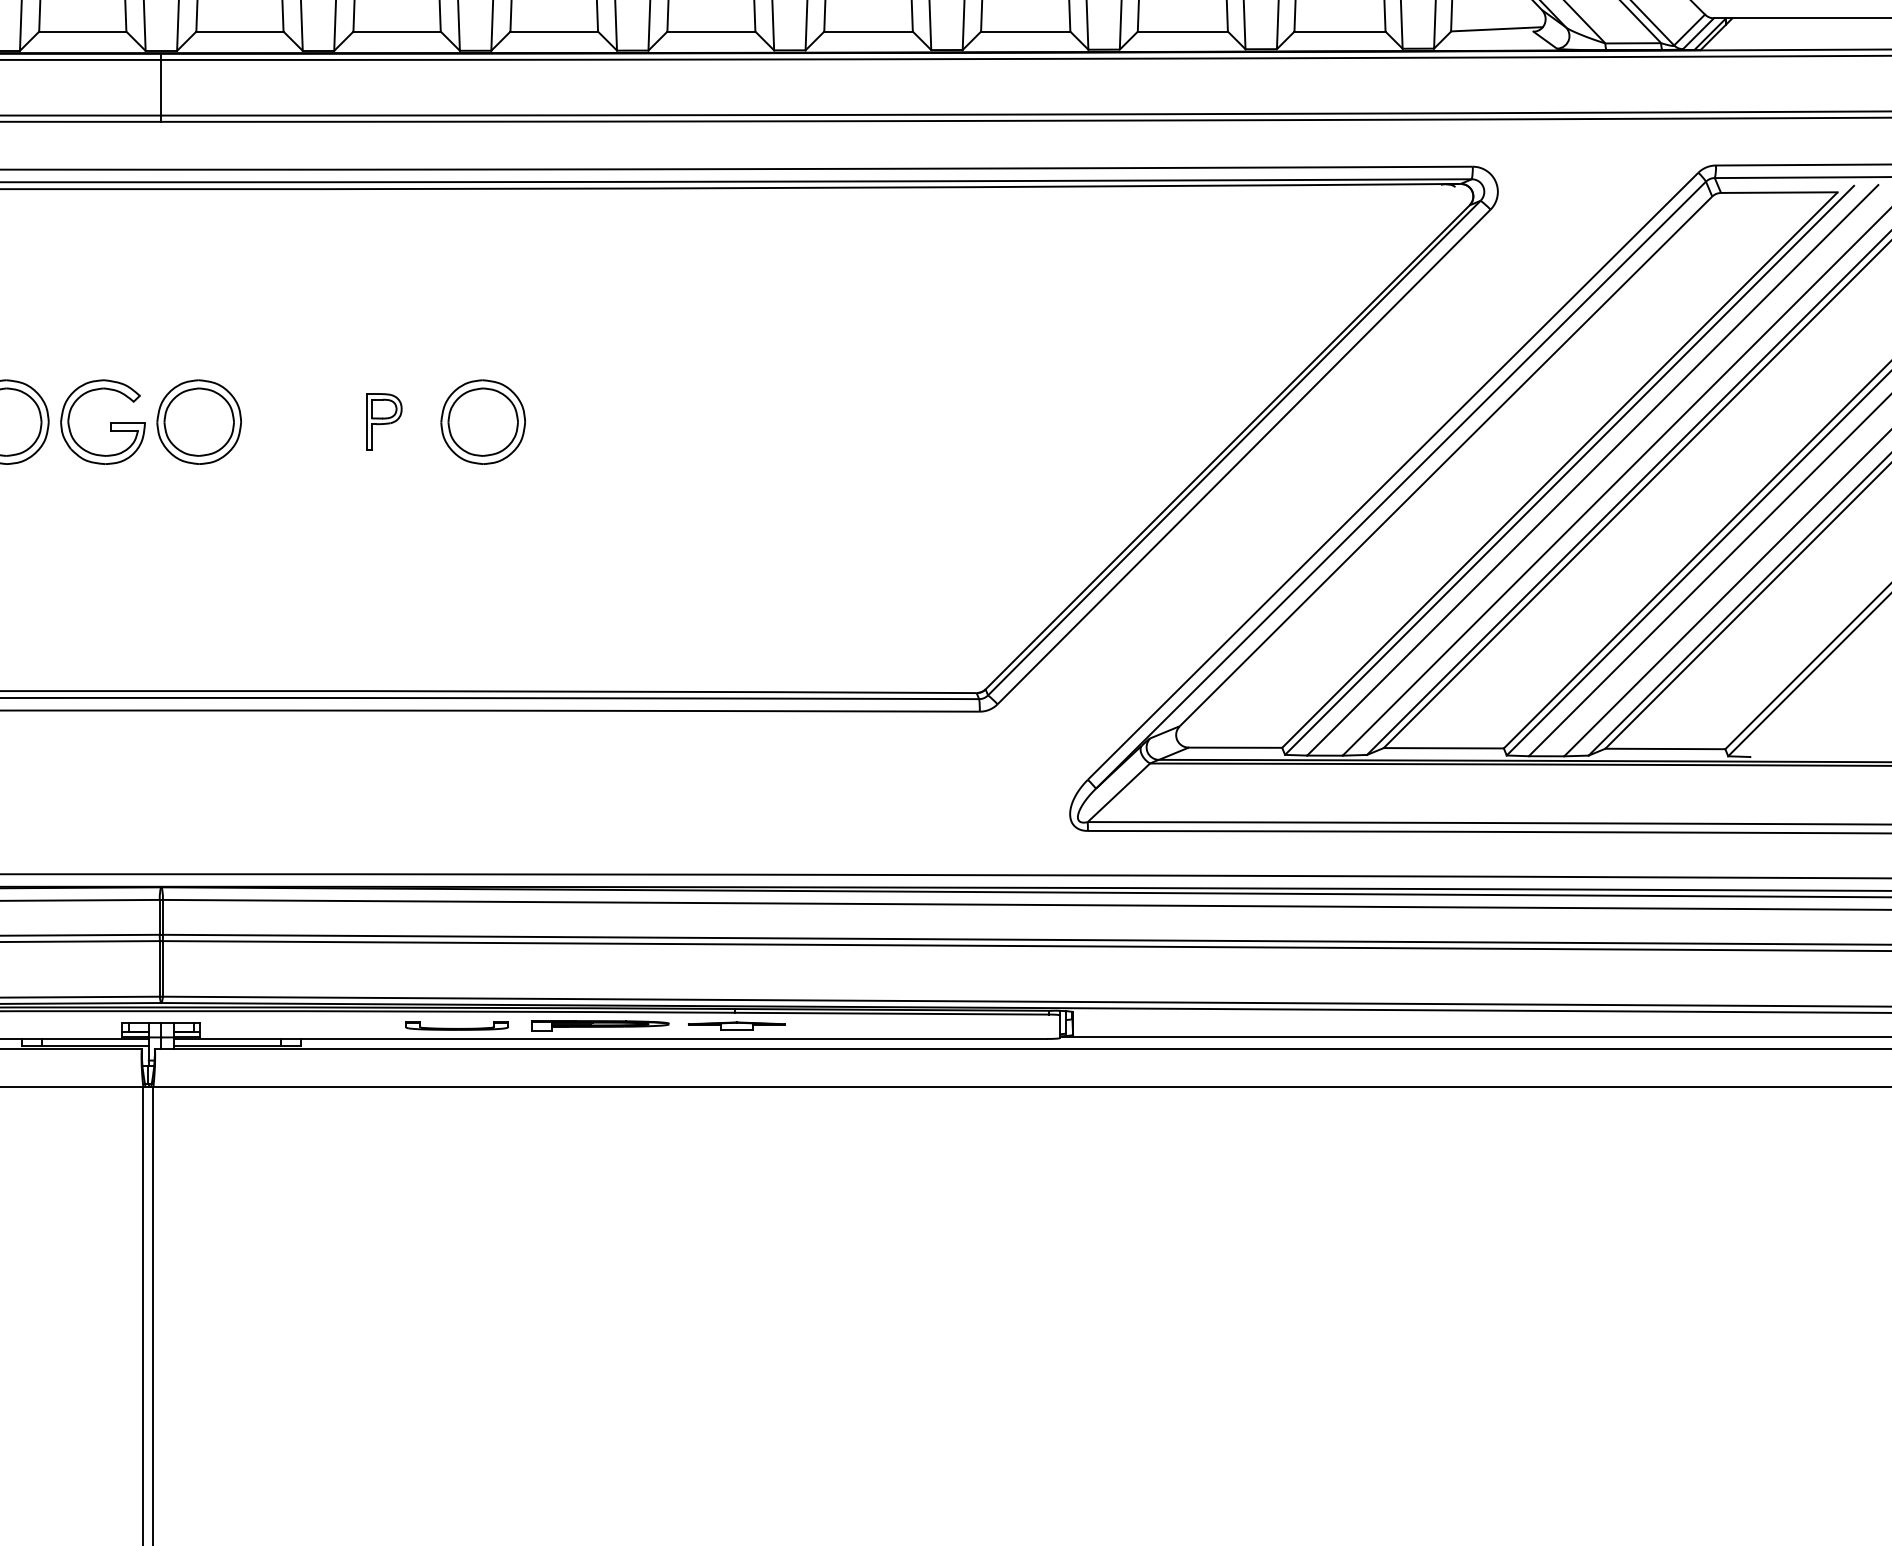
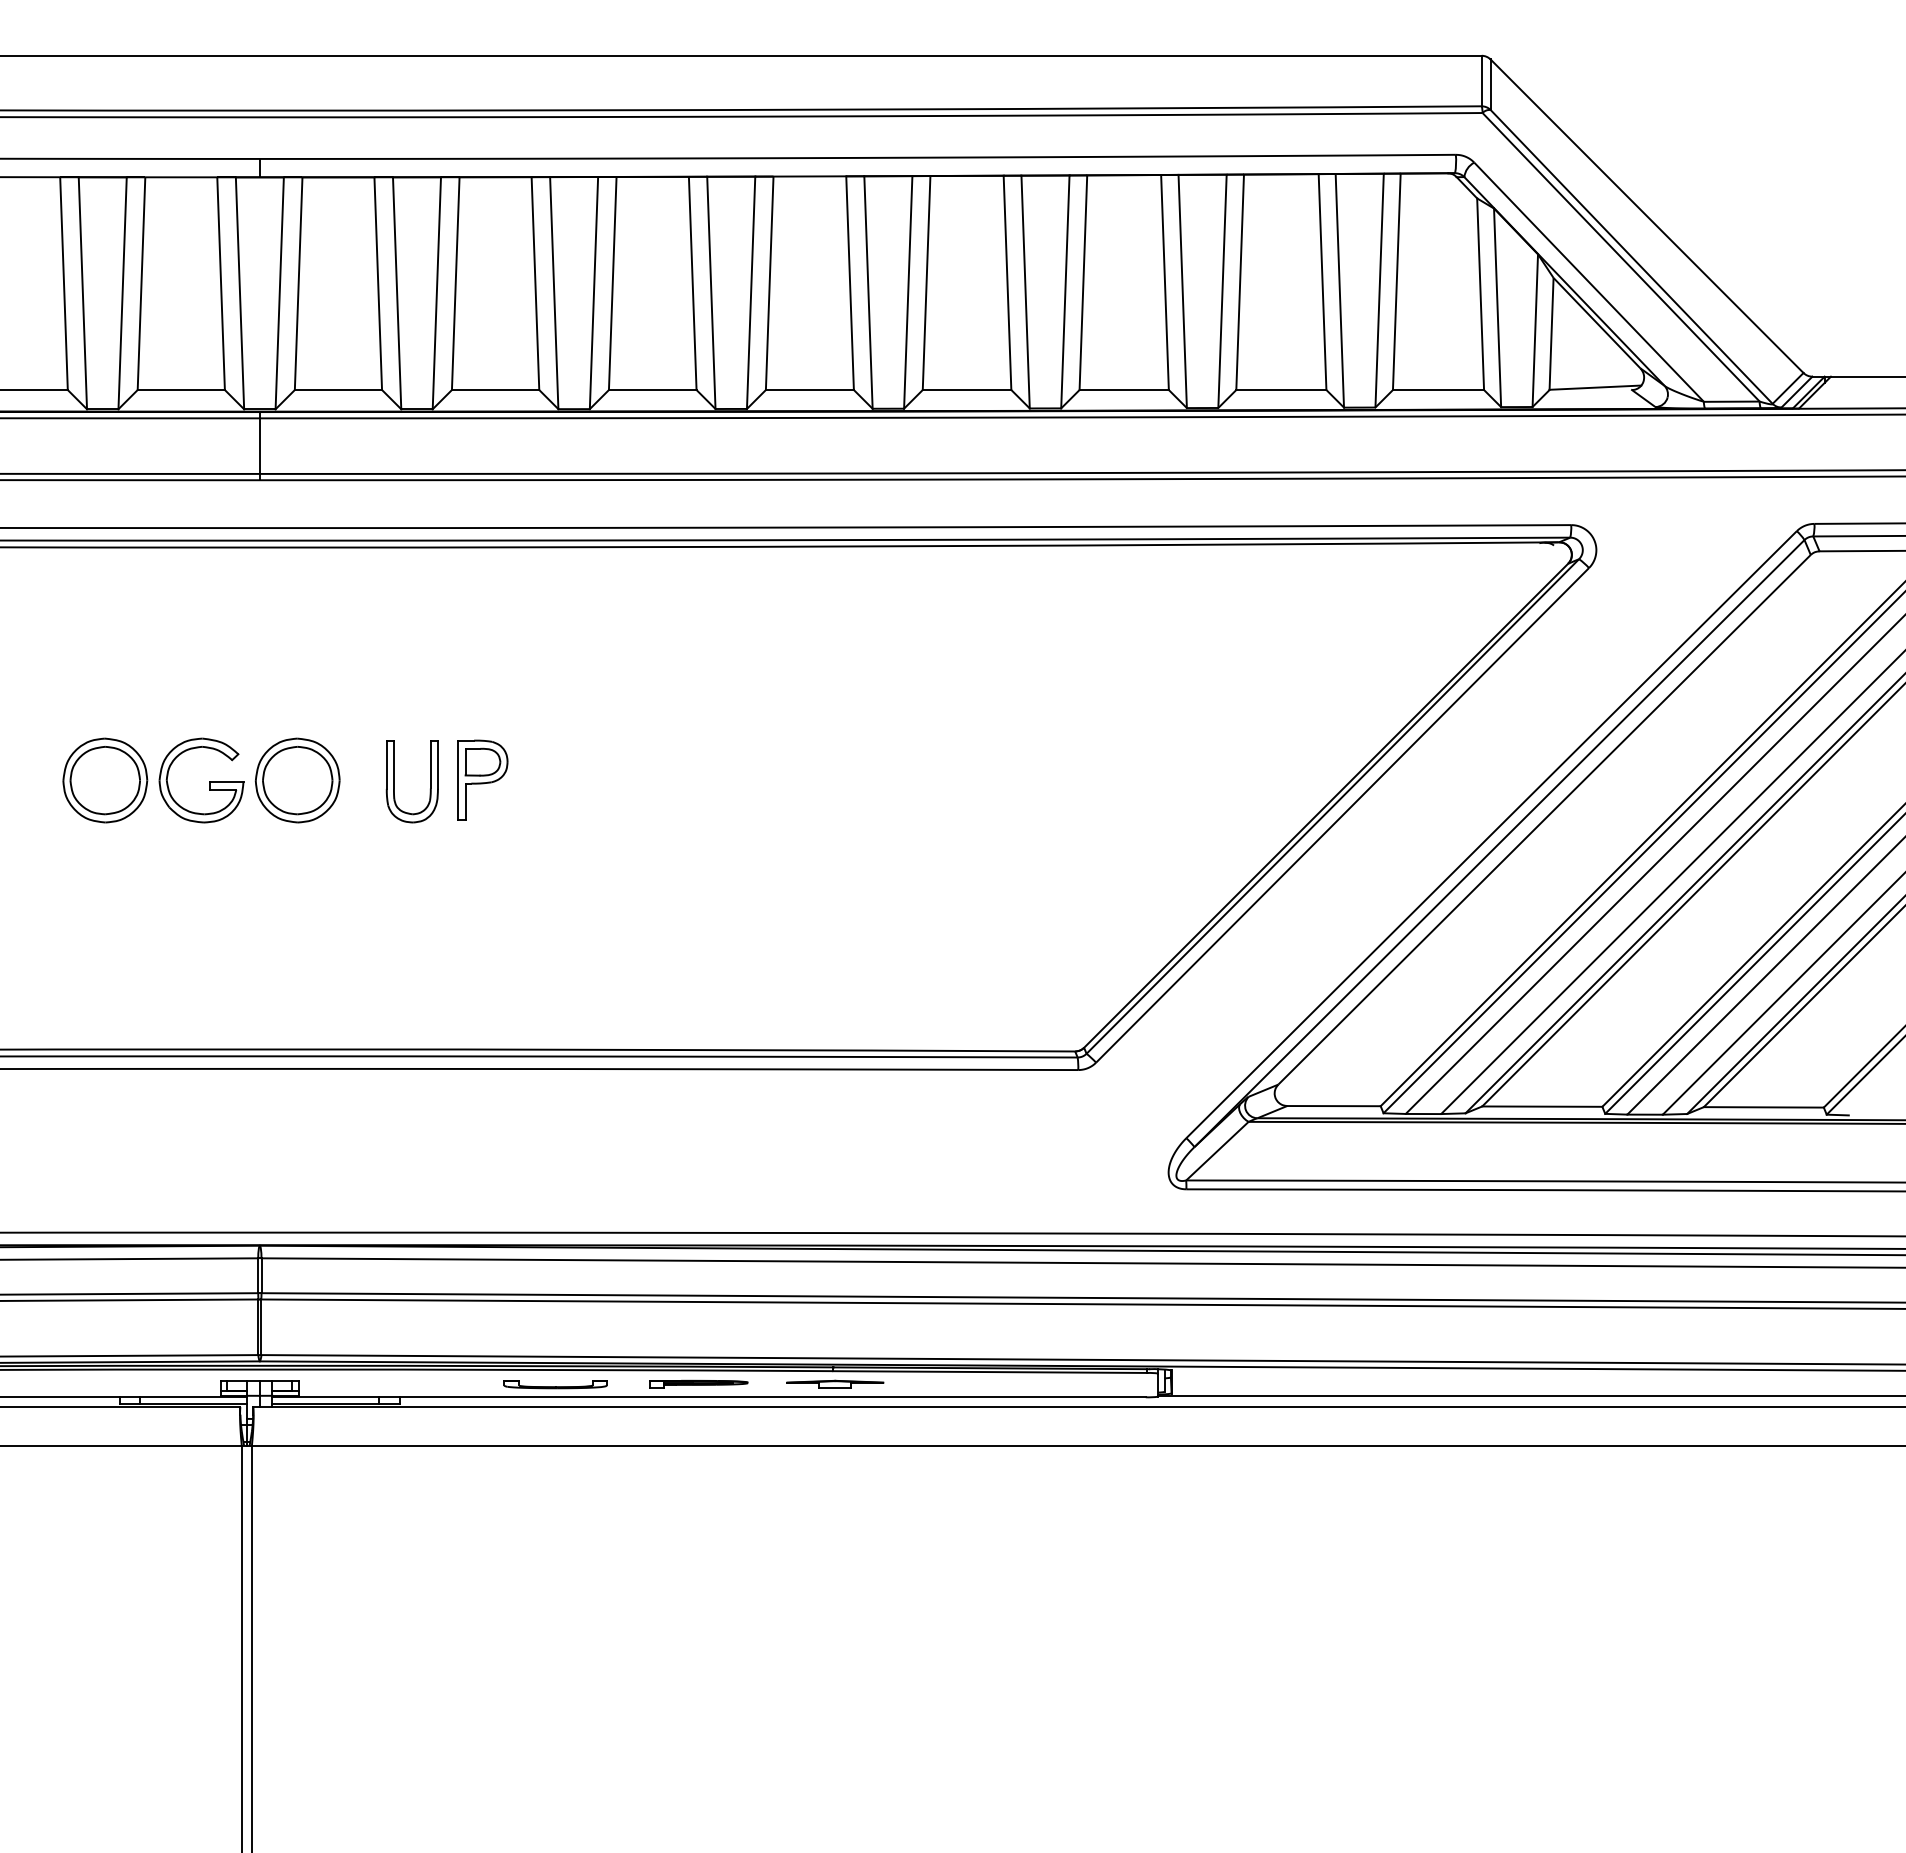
part: (384, 421) -> (482, 779), size x1.43
part: (483, 422) -> (581, 780), removed
part: (296, 423) -> (394, 781), added
part: (600, 1025) -> (698, 1383), size x0.71

